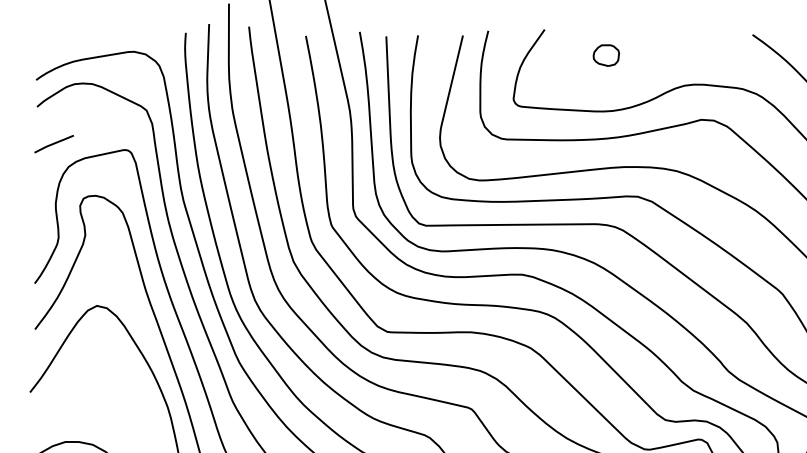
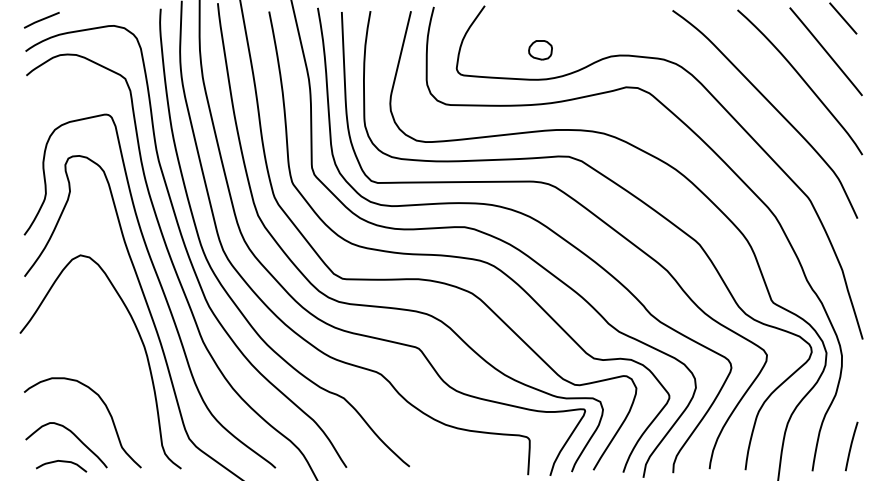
part: (606, 55) -> (540, 50), moved
line: (53, 144) -> (41, 20), moved

